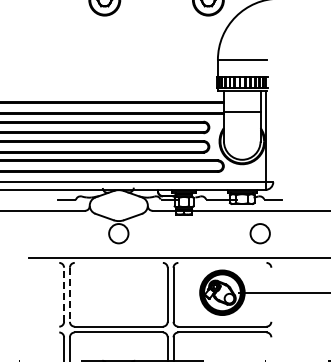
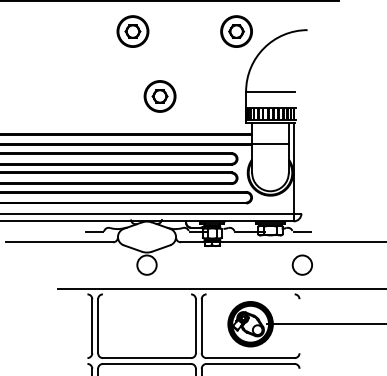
part: (131, 65) -> (159, 96), added
circle: (259, 233) -> (301, 264), moved
line: (64, 294) -> (92, 325), dashed -> solid
line: (70, 295) -> (98, 326), dashed -> solid

